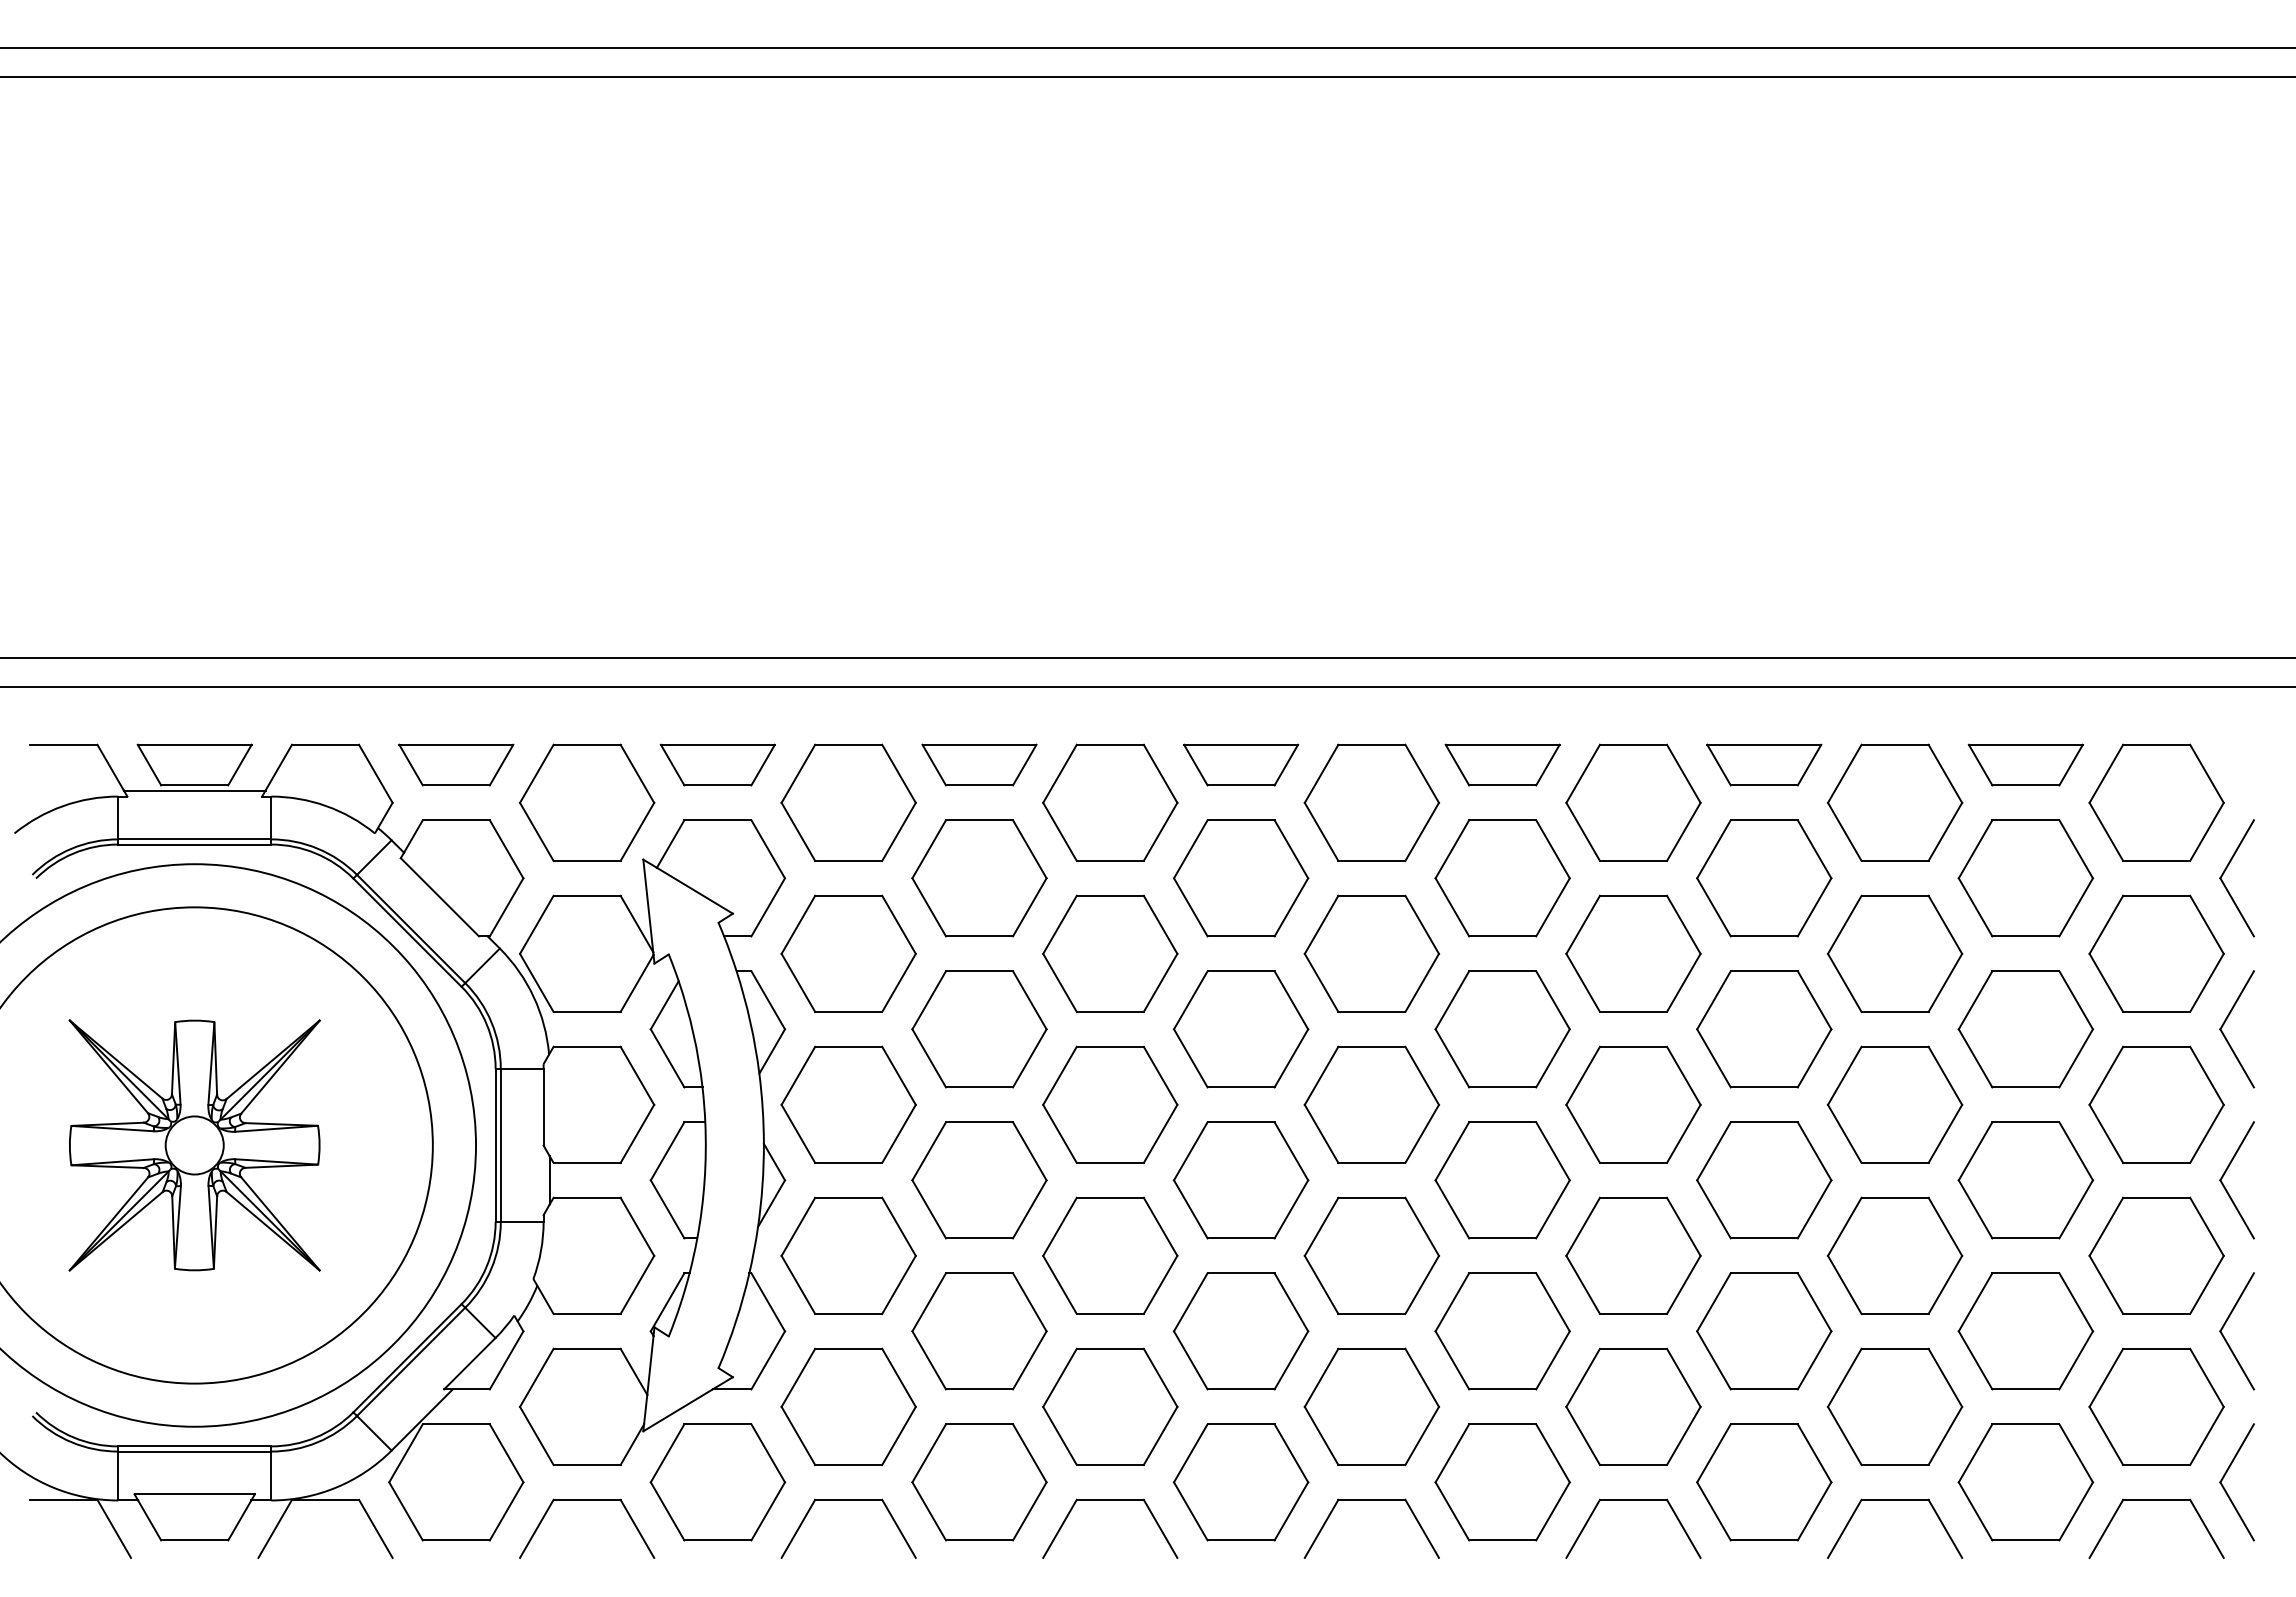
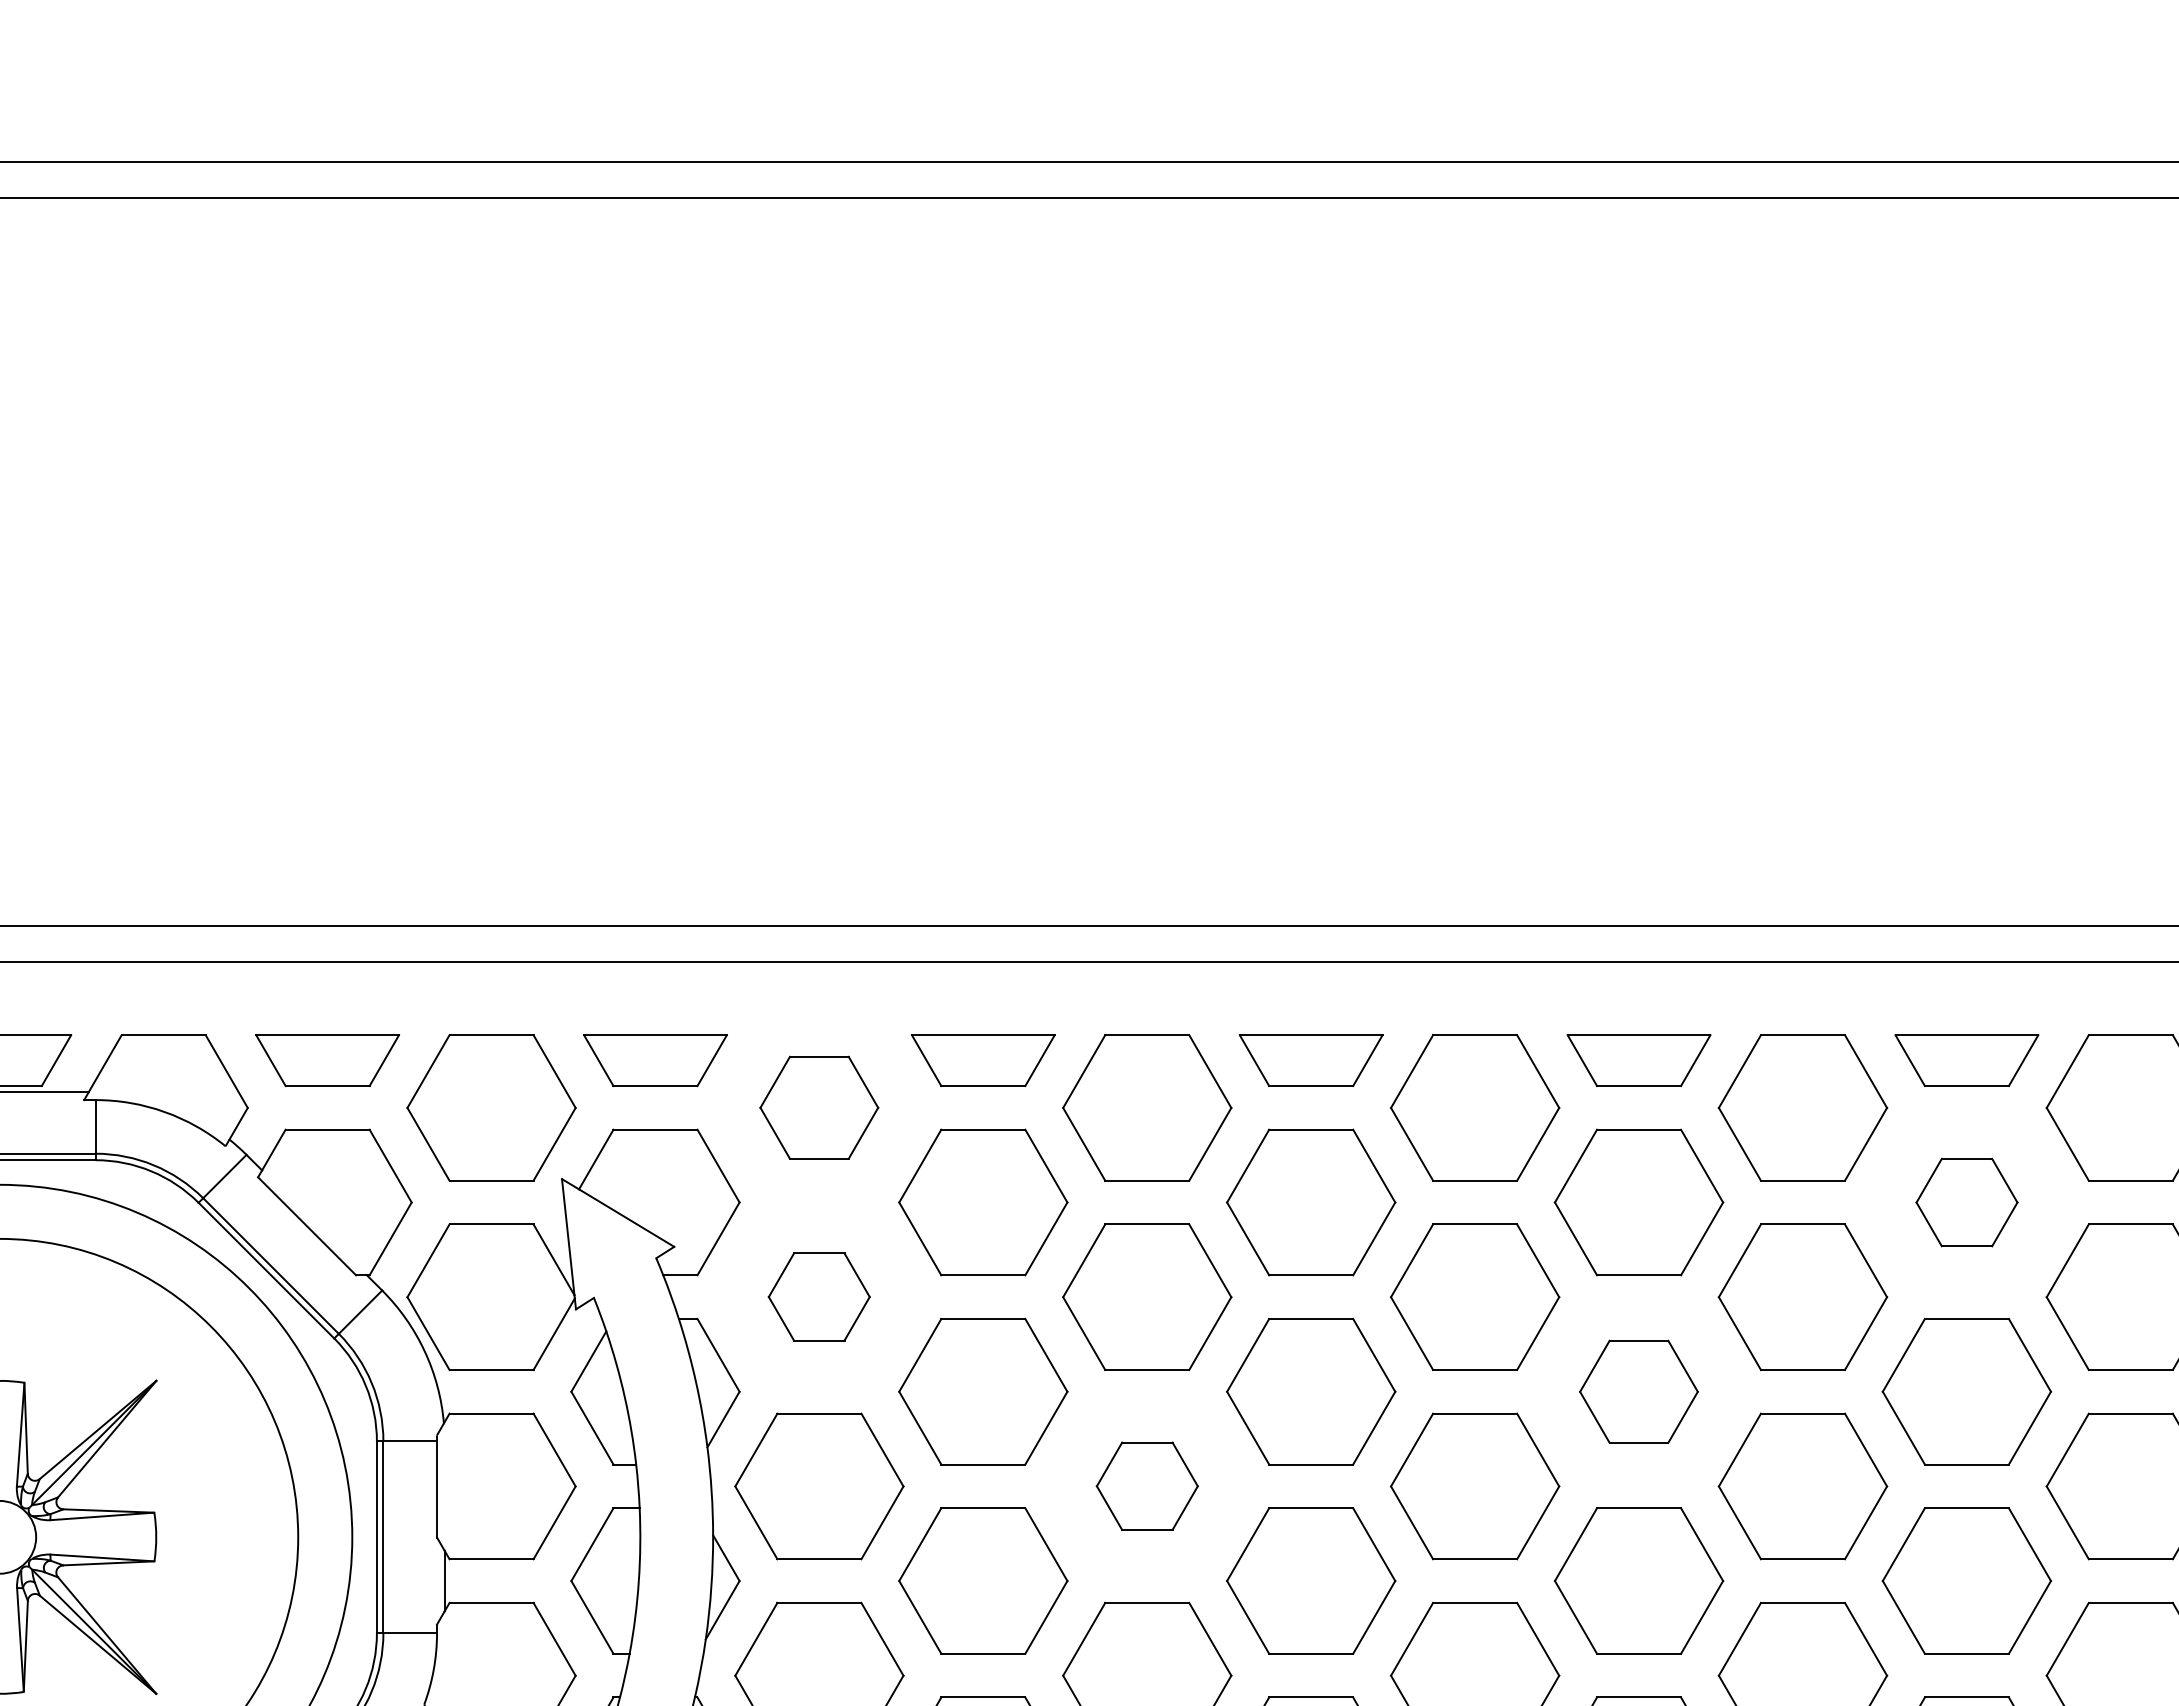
part: (848, 802) -> (819, 1107), size x0.7
part: (1764, 878) -> (1967, 1202), size x0.6
part: (848, 953) -> (819, 1296), size x0.6
part: (1502, 1029) -> (1638, 1391), size x0.7
part: (1110, 1104) -> (1147, 1485), size x0.6

